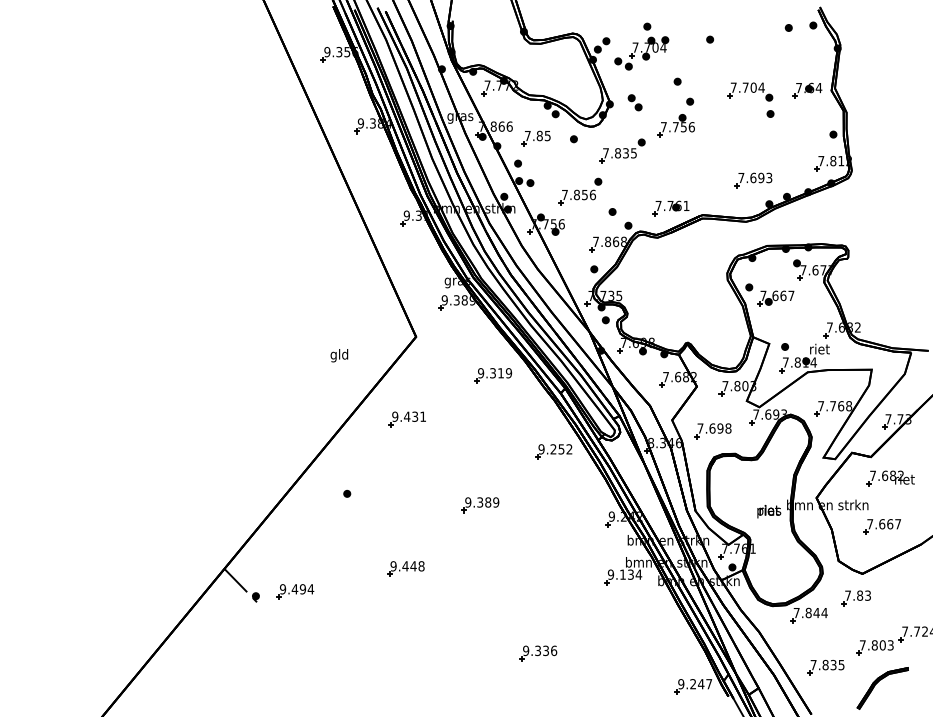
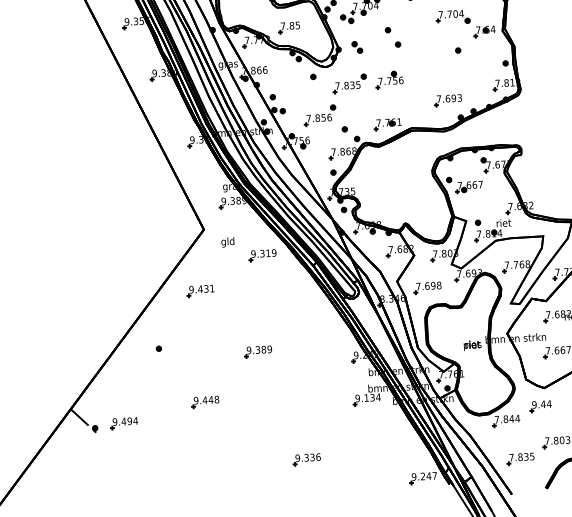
part: (750, 91) -> (453, 16), moved
part: (675, 125) -> (389, 79), moved
part: (535, 138) -> (288, 27), moved
text: (339, 355) -> (227, 242), moved
part: (553, 451) -> (310, 309), removed
text: (858, 595) -> (542, 404), 7.83 -> 9.44

